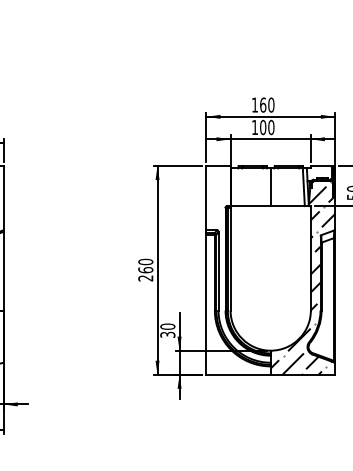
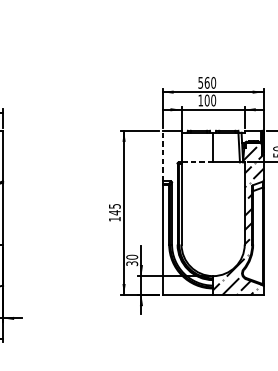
text: (254, 104) -> (200, 82), 160 -> 560
line: (206, 197) -> (162, 155), solid -> dashed
line: (251, 206) -> (198, 162), solid -> dashed
text: (145, 269) -> (114, 212), 260 -> 145

